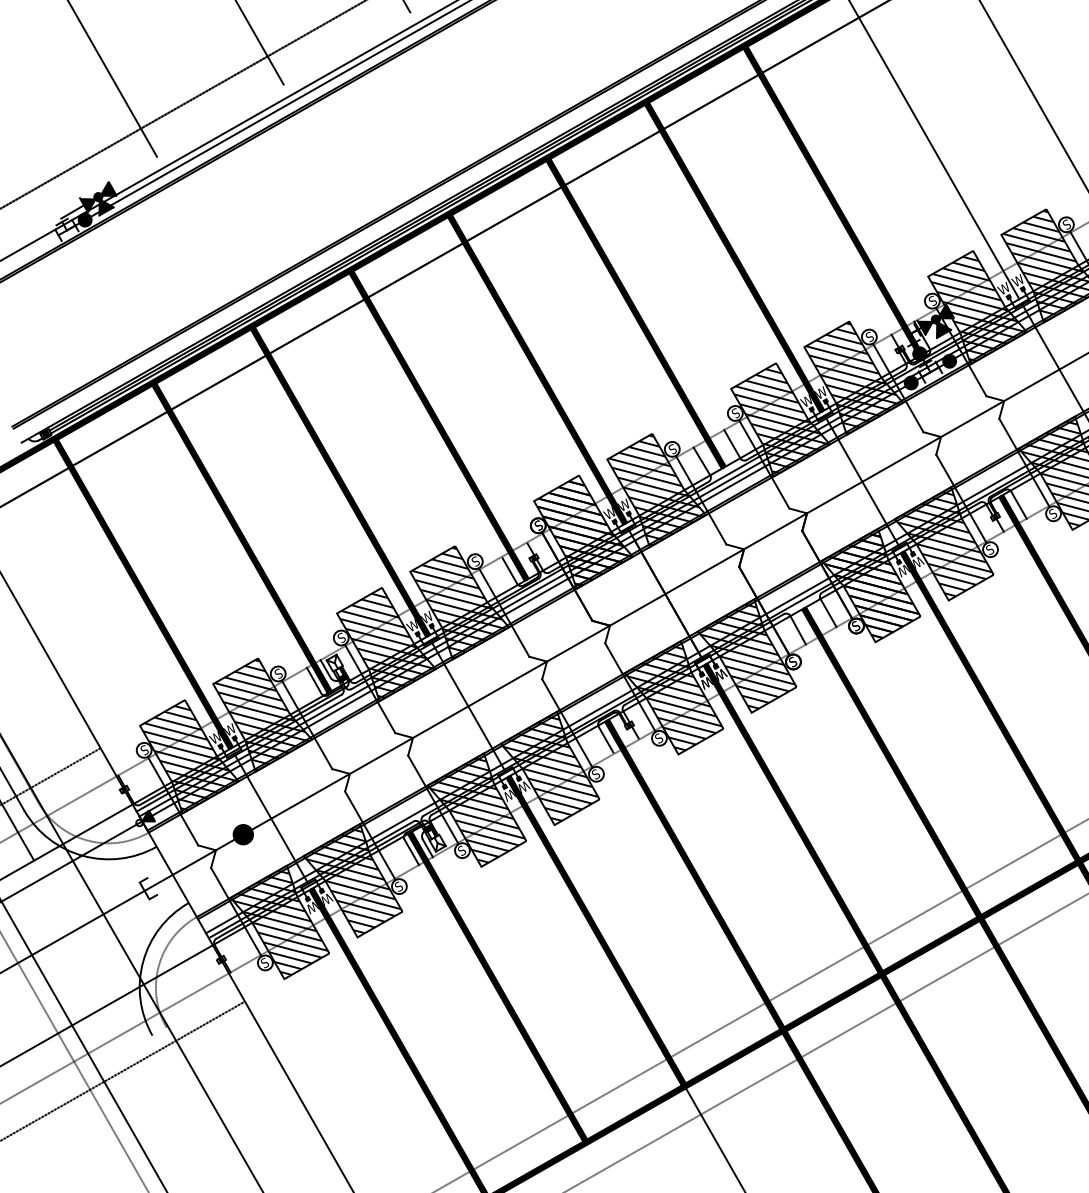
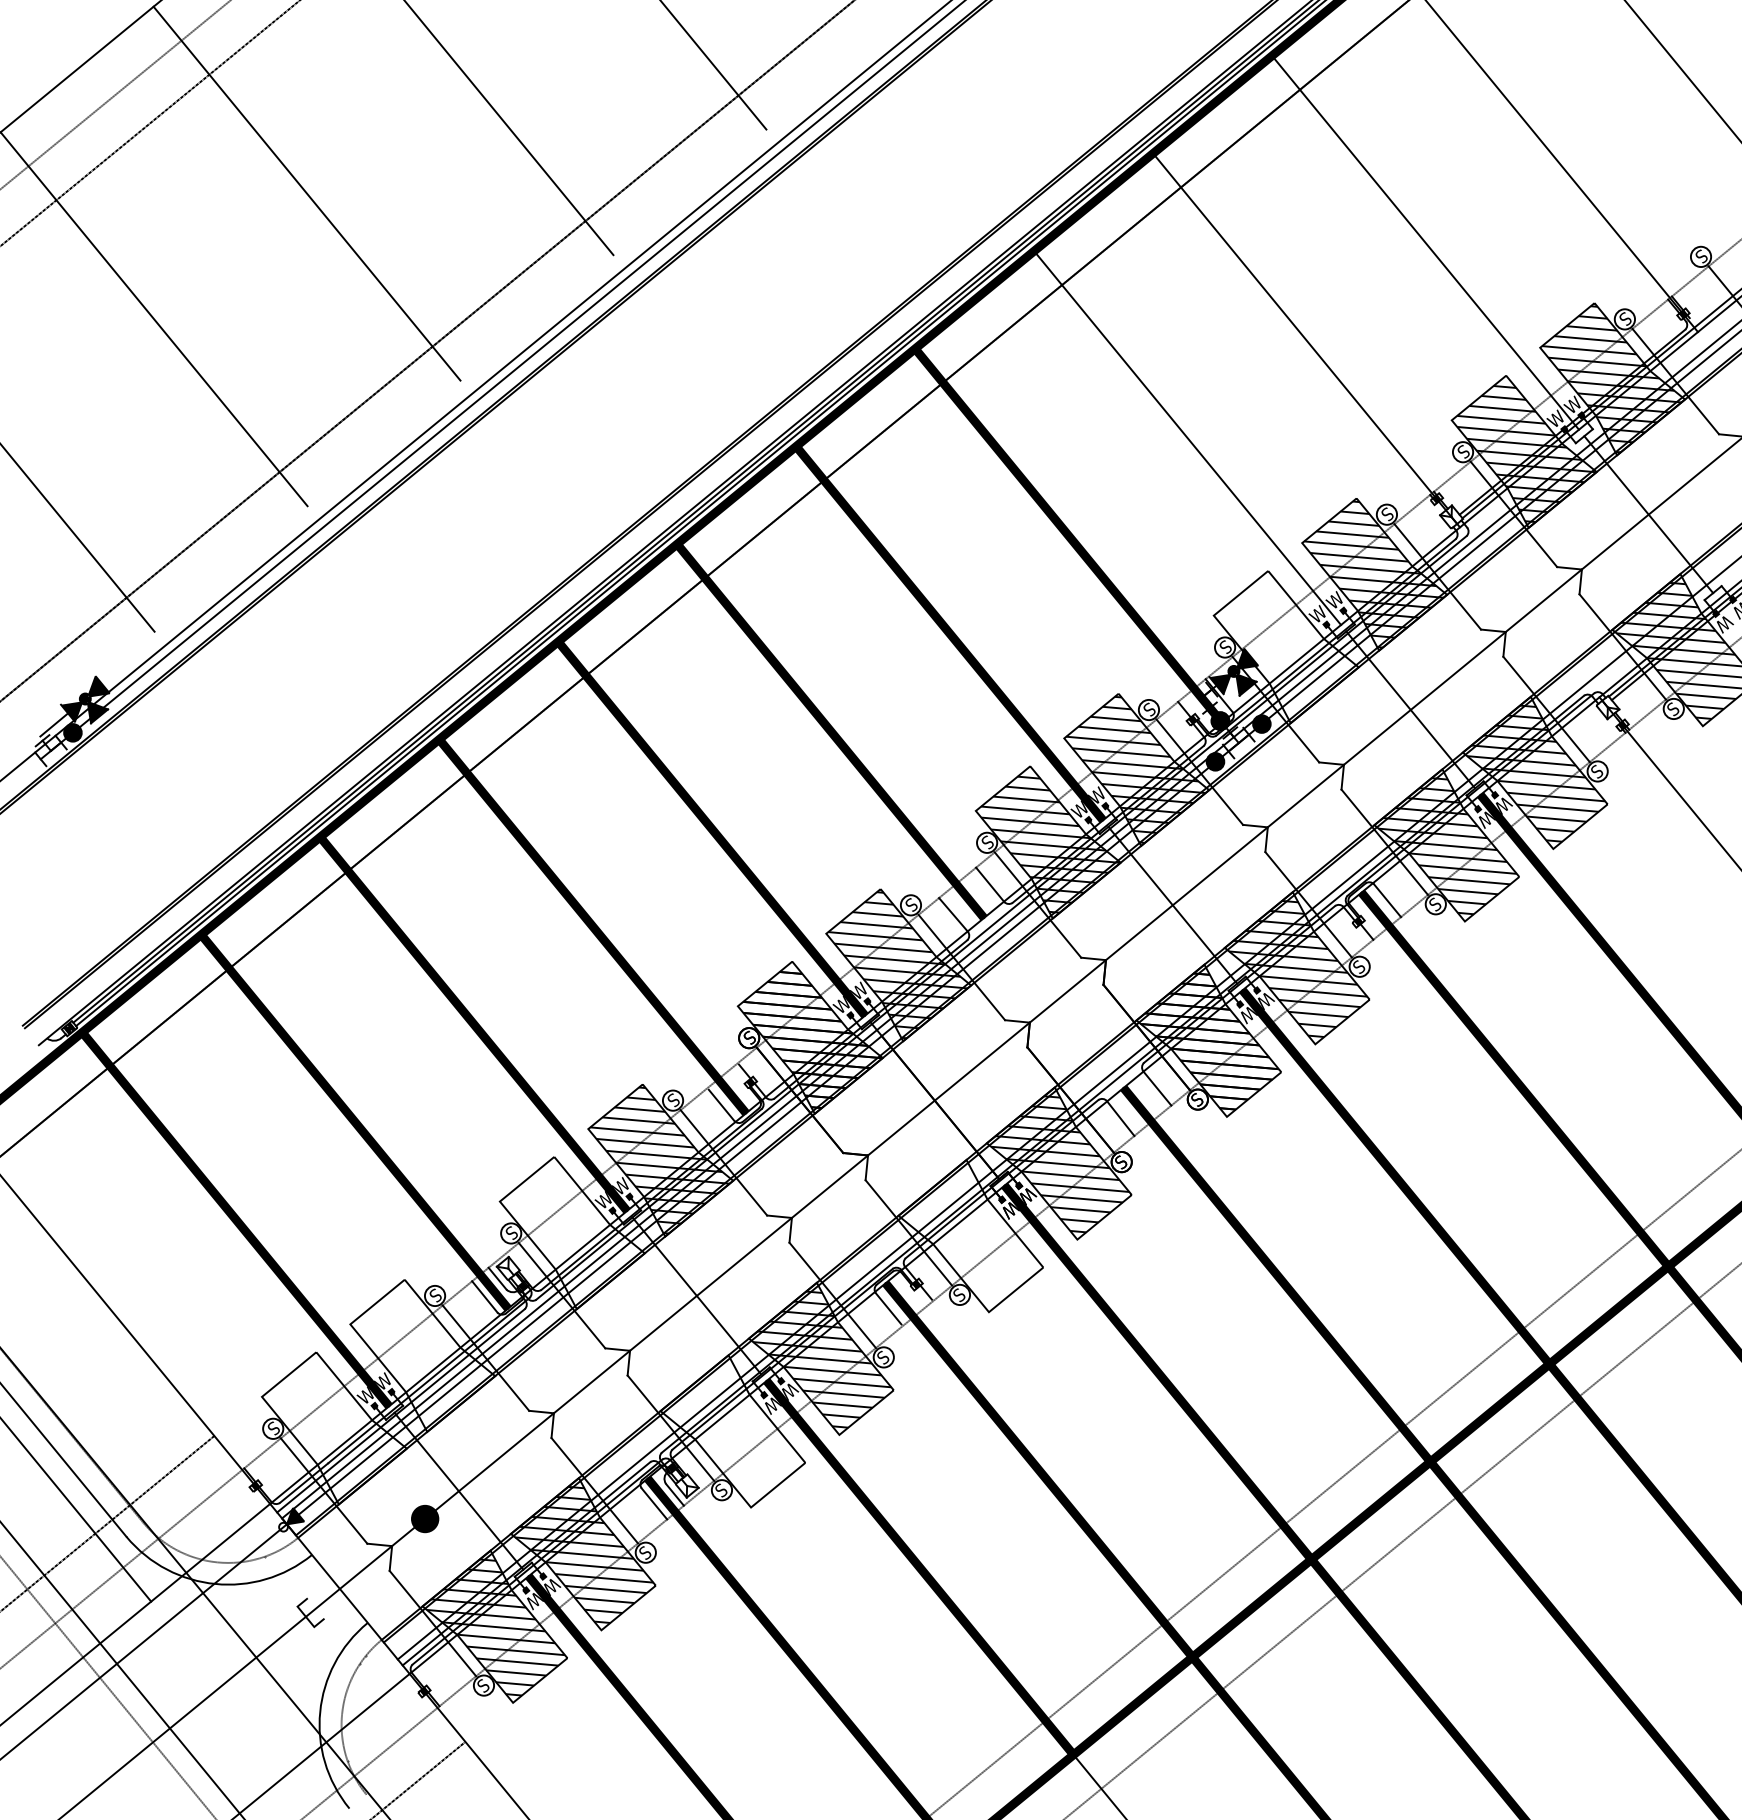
hatch: (978, 306) -> (1288, 644), removed
hatch: (387, 643) -> (574, 1230), removed
hatch: (675, 697) -> (971, 1236), removed
hatch: (260, 715) -> (421, 1355), removed
hatch: (190, 755) -> (336, 1425), removed
hatch: (477, 810) -> (733, 1432), removed

